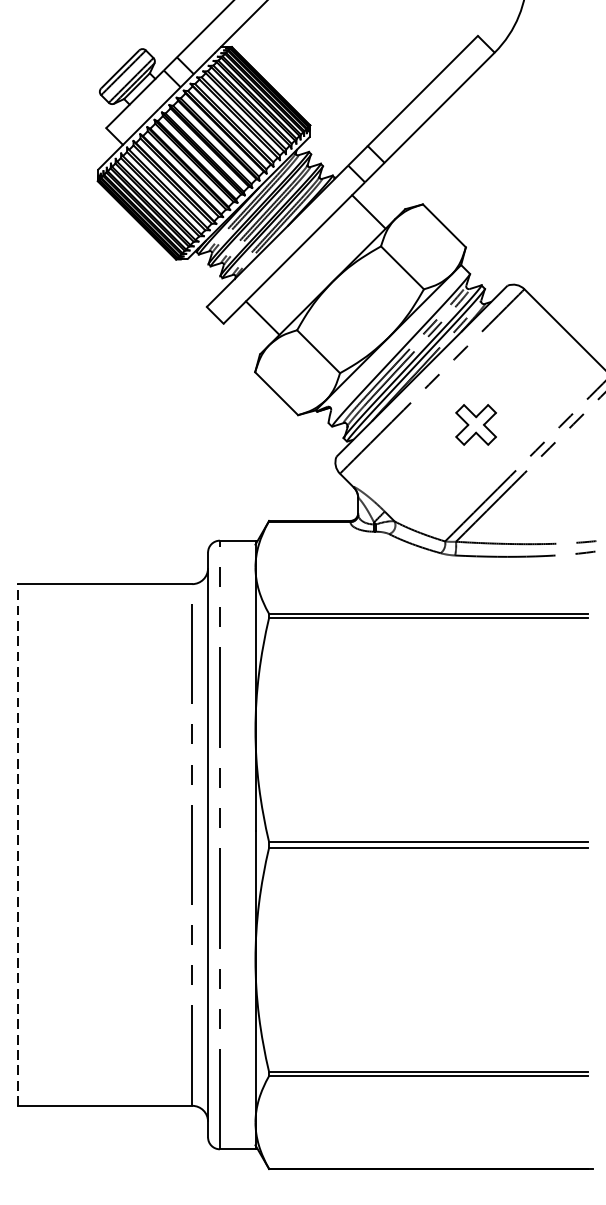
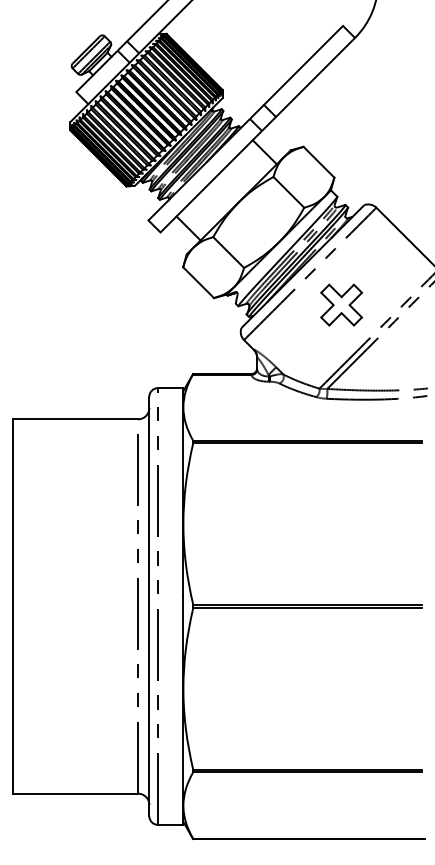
part: (475, 424) -> (341, 304), size x1.43
line: (18, 844) -> (13, 606), dashed -> solid

